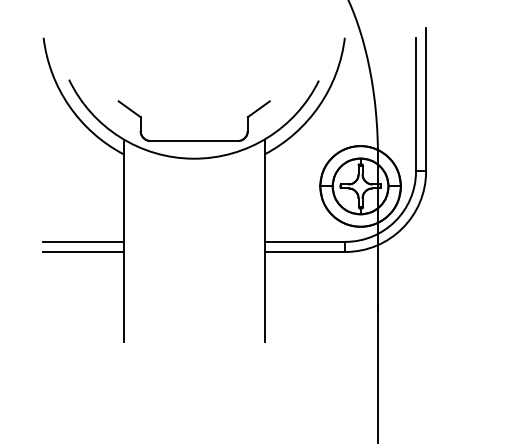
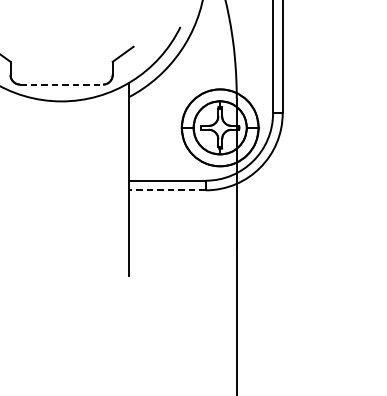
line: (194, 141) -> (61, 85), solid -> dashed
line: (304, 251) -> (166, 189), solid -> dashed

